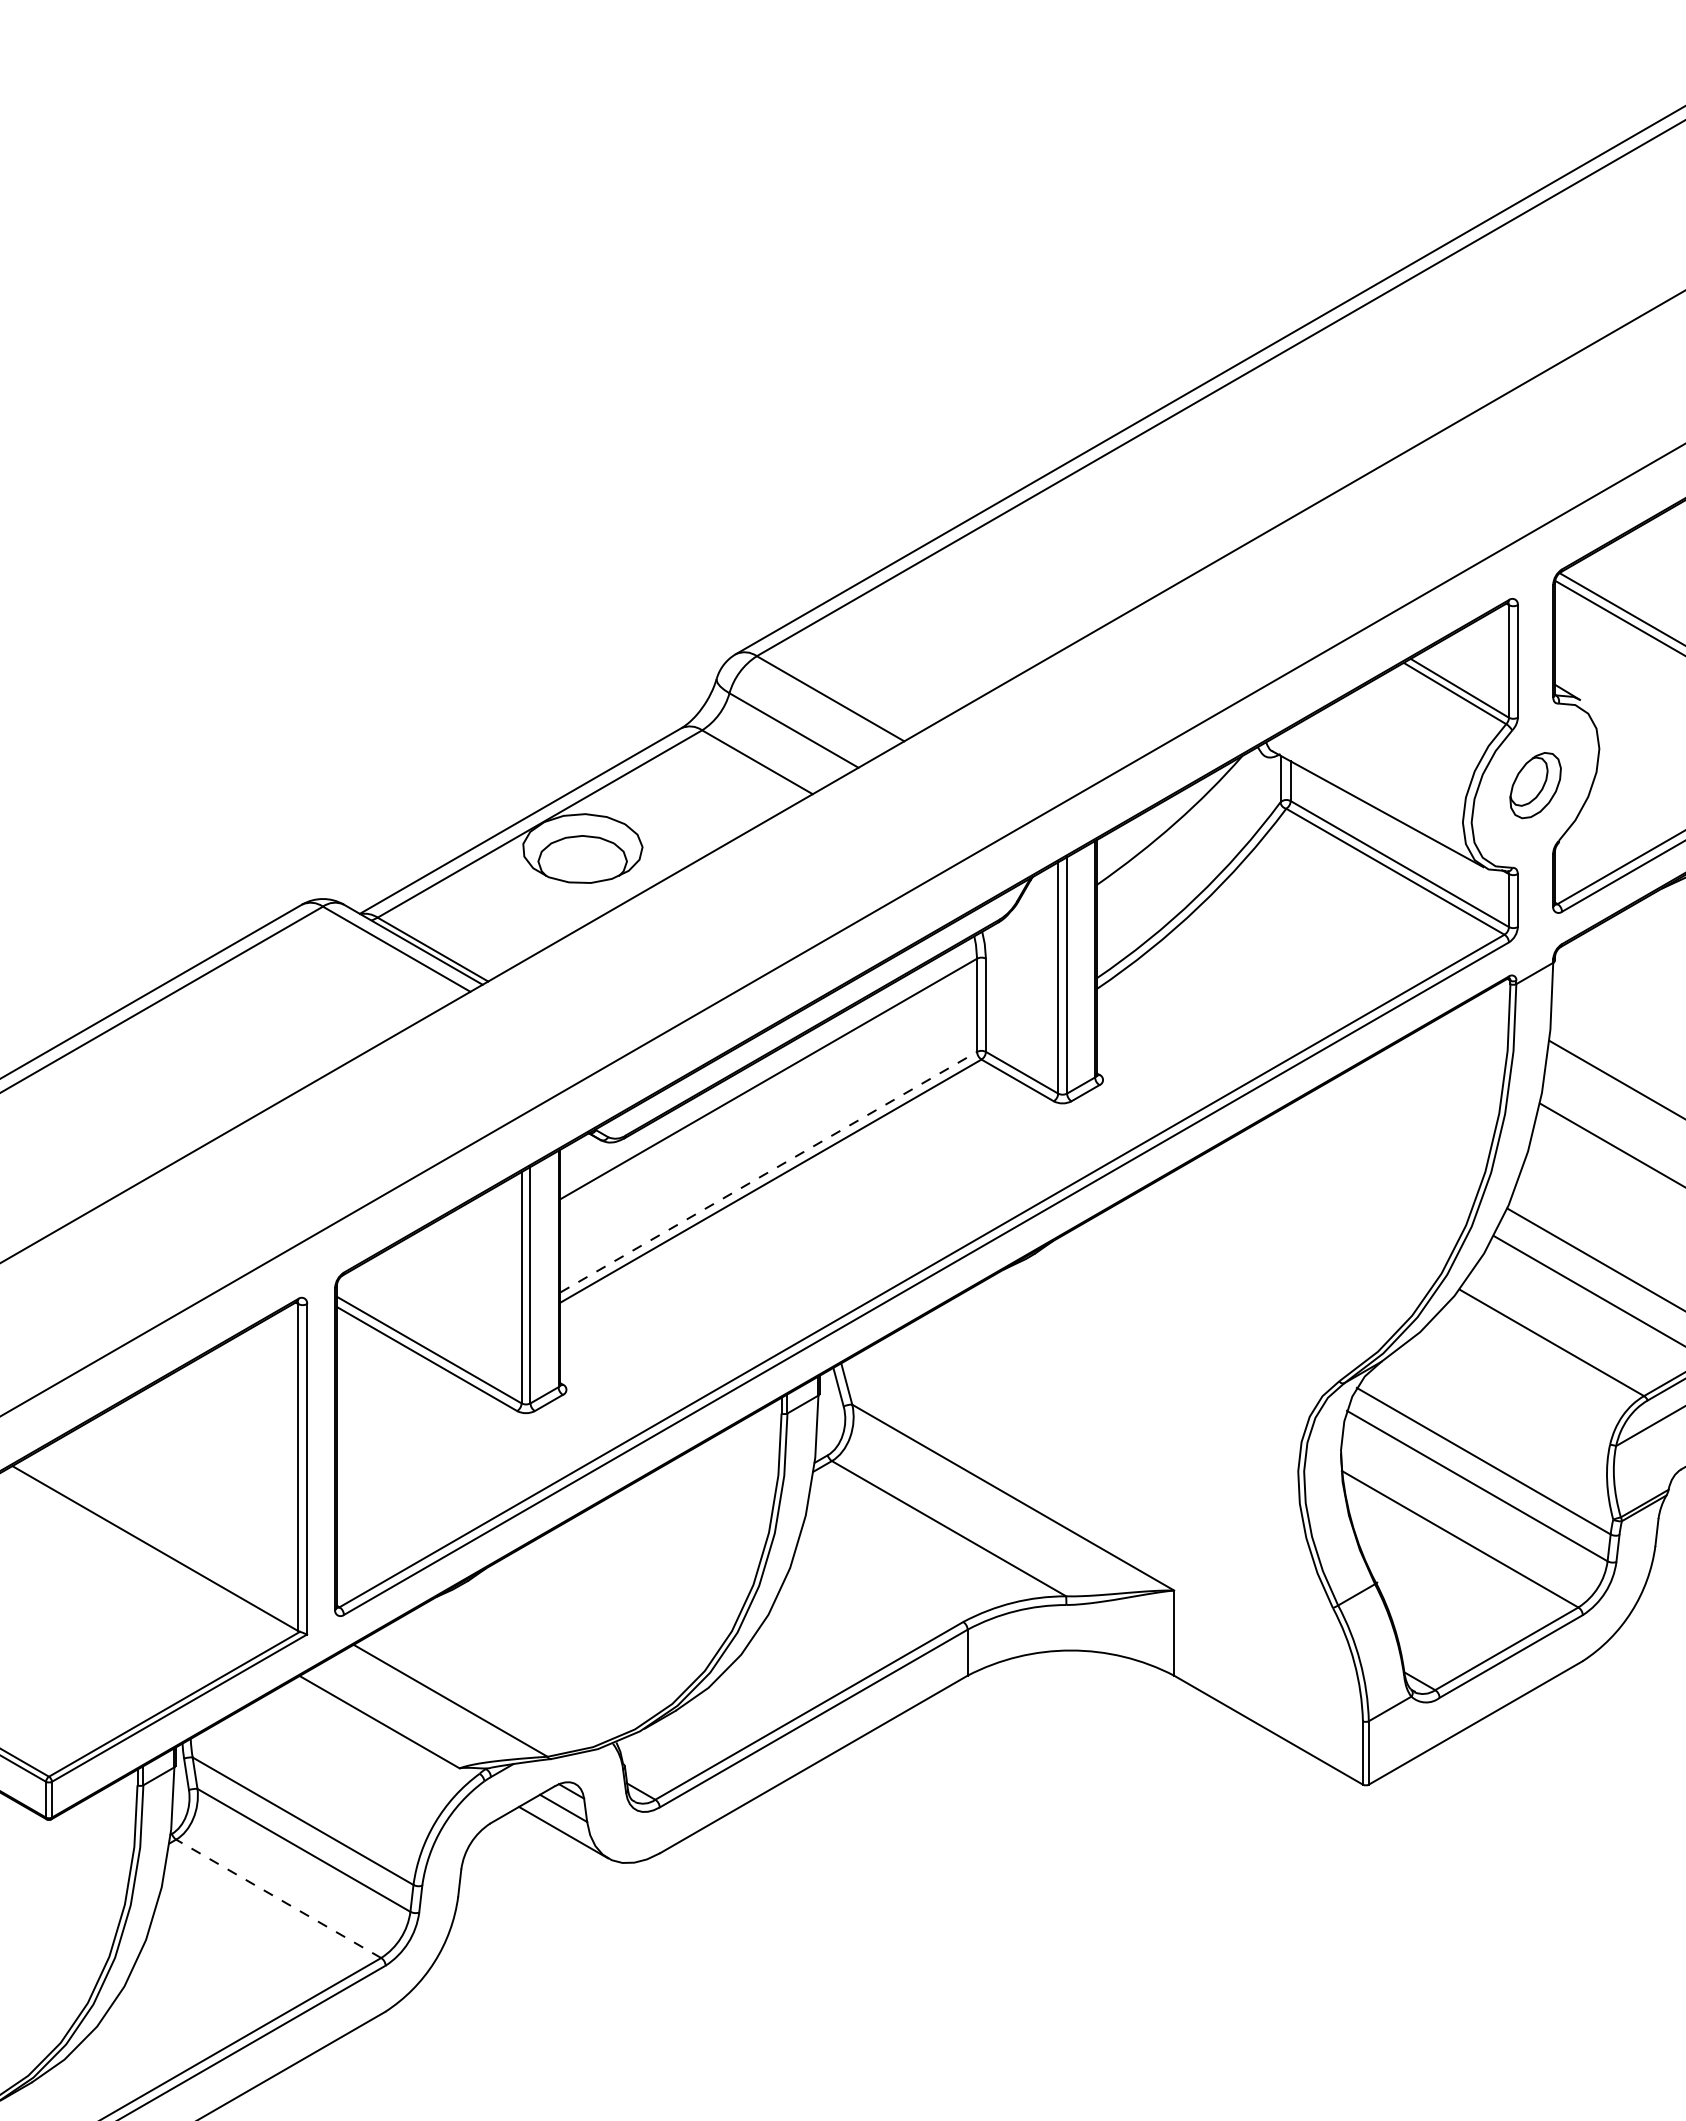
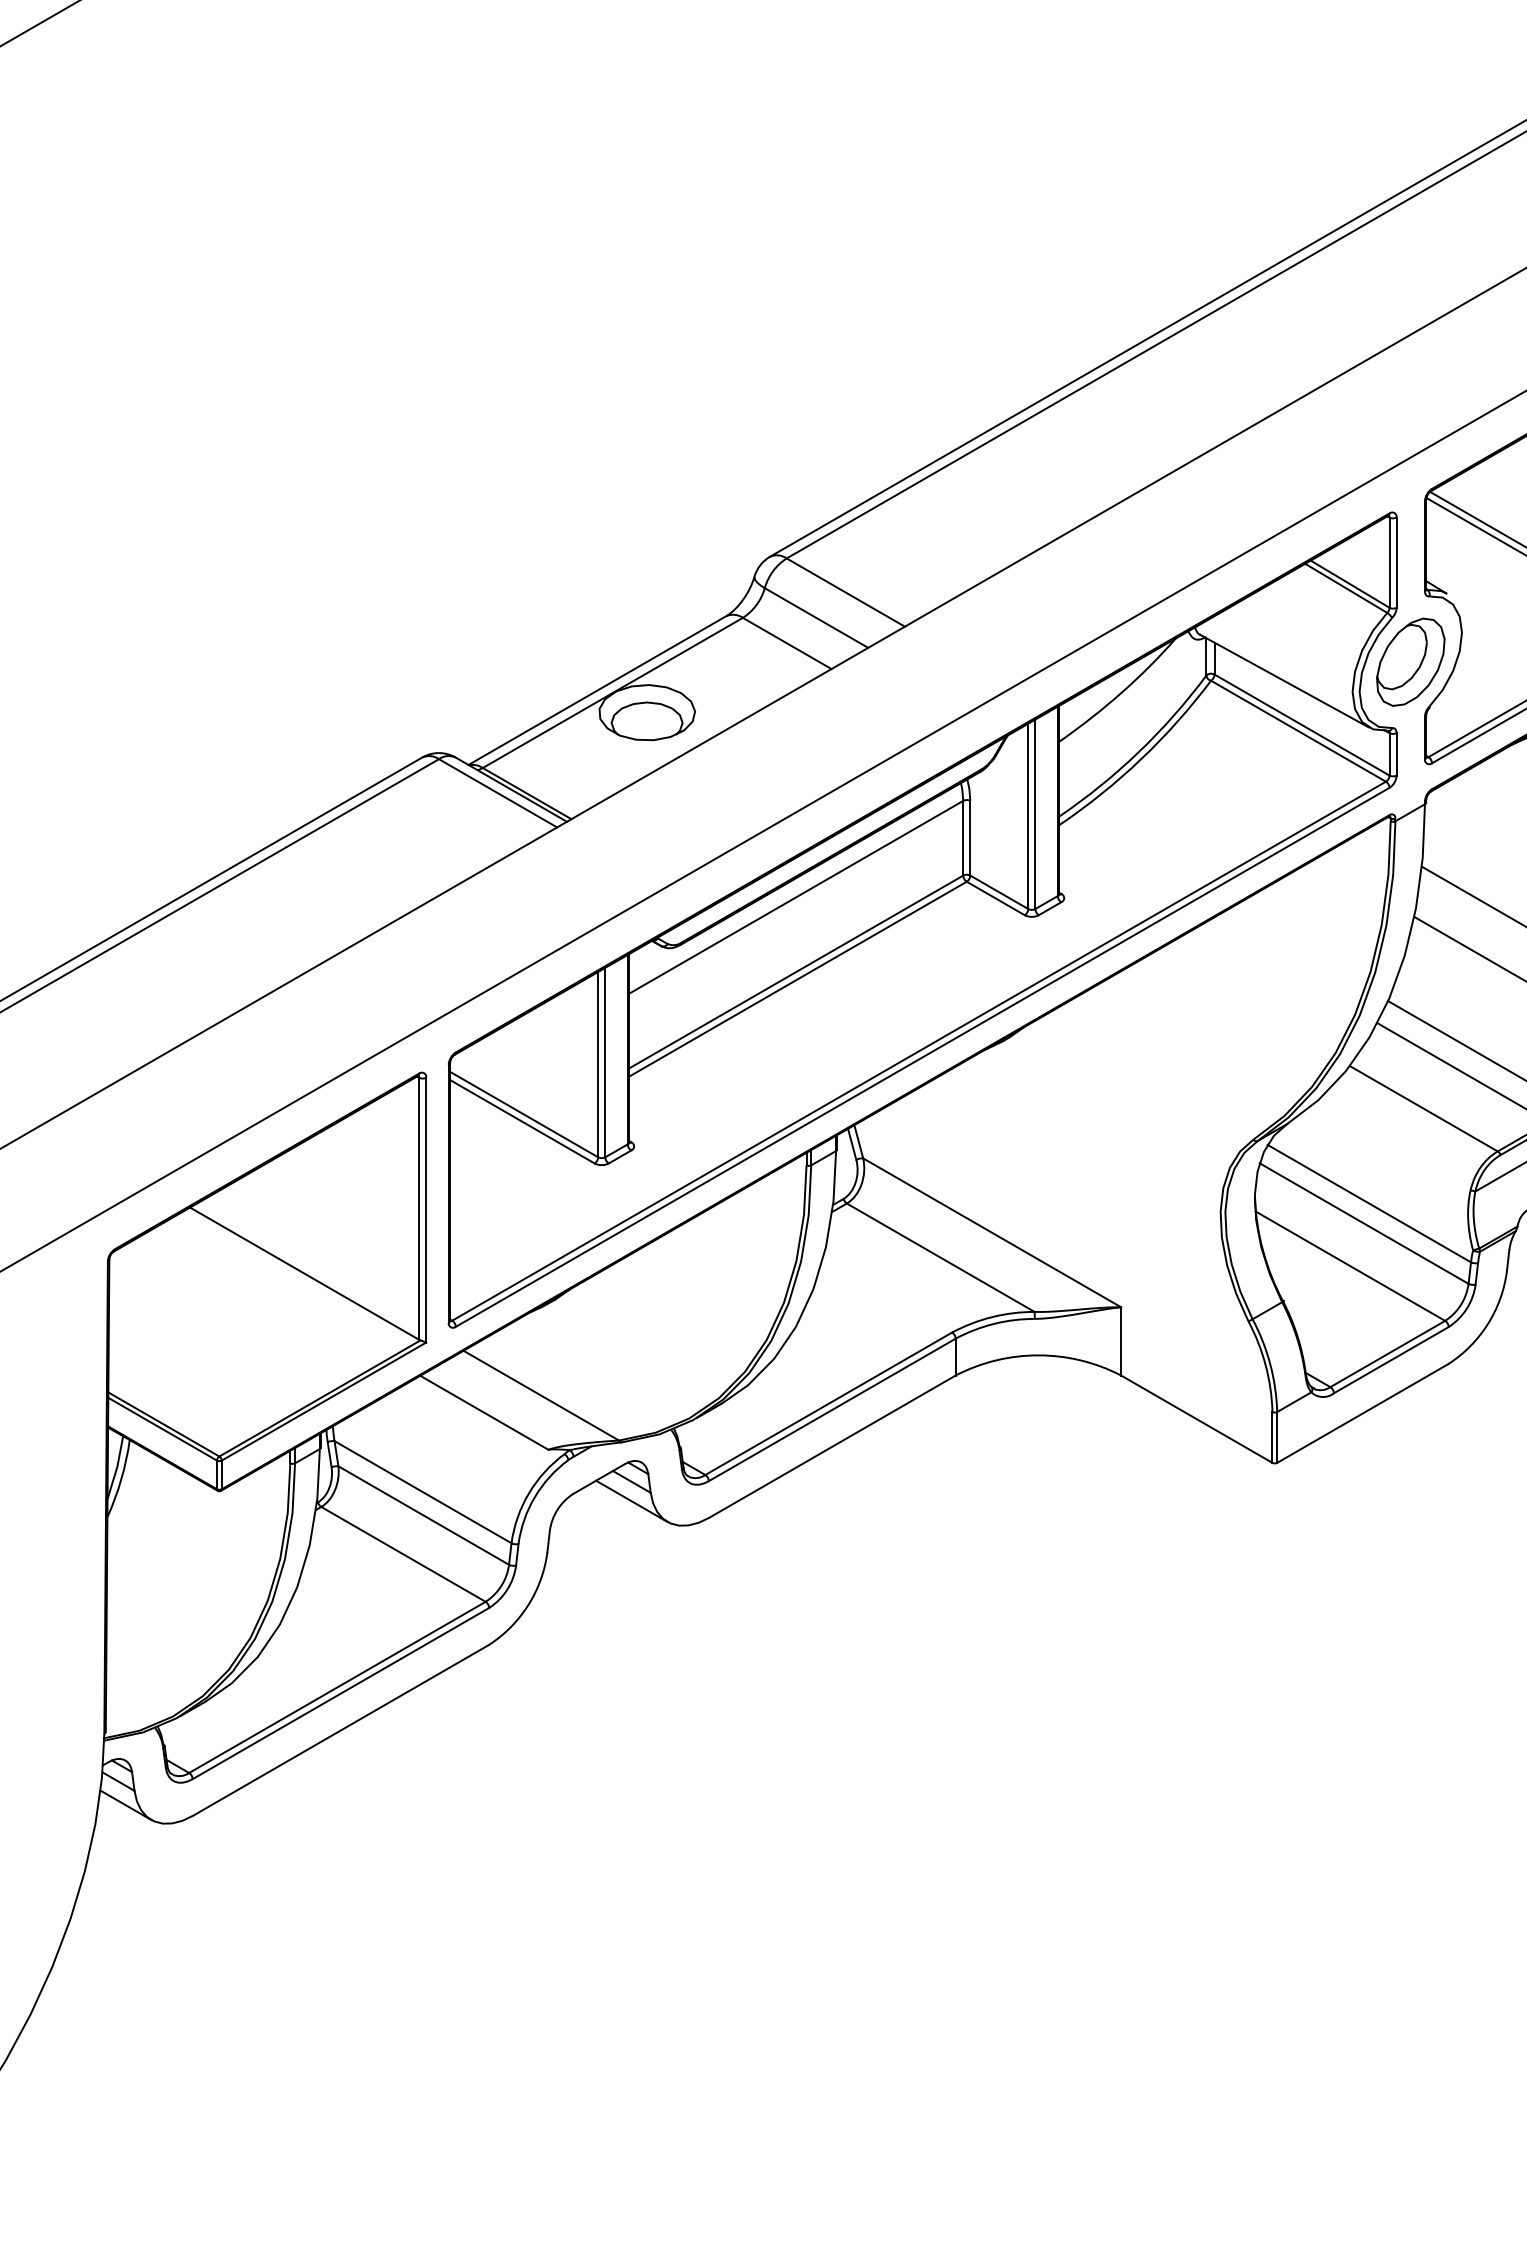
part: (1535, 784) -> (1410, 661), size x1.67
line: (769, 1172) -> (796, 972), dashed -> solid
line: (278, 1898) -> (403, 1554), dashed -> solid

